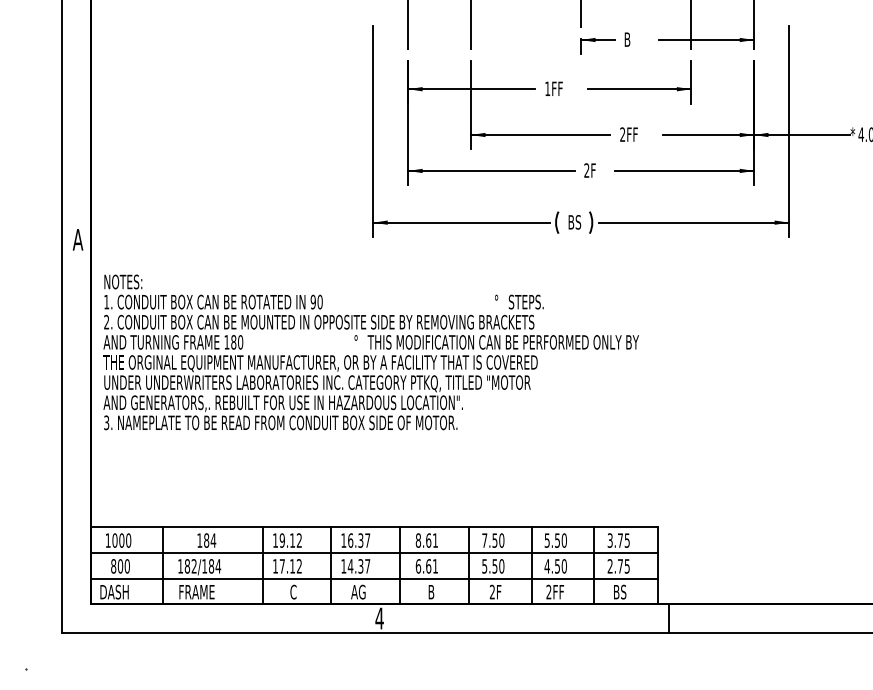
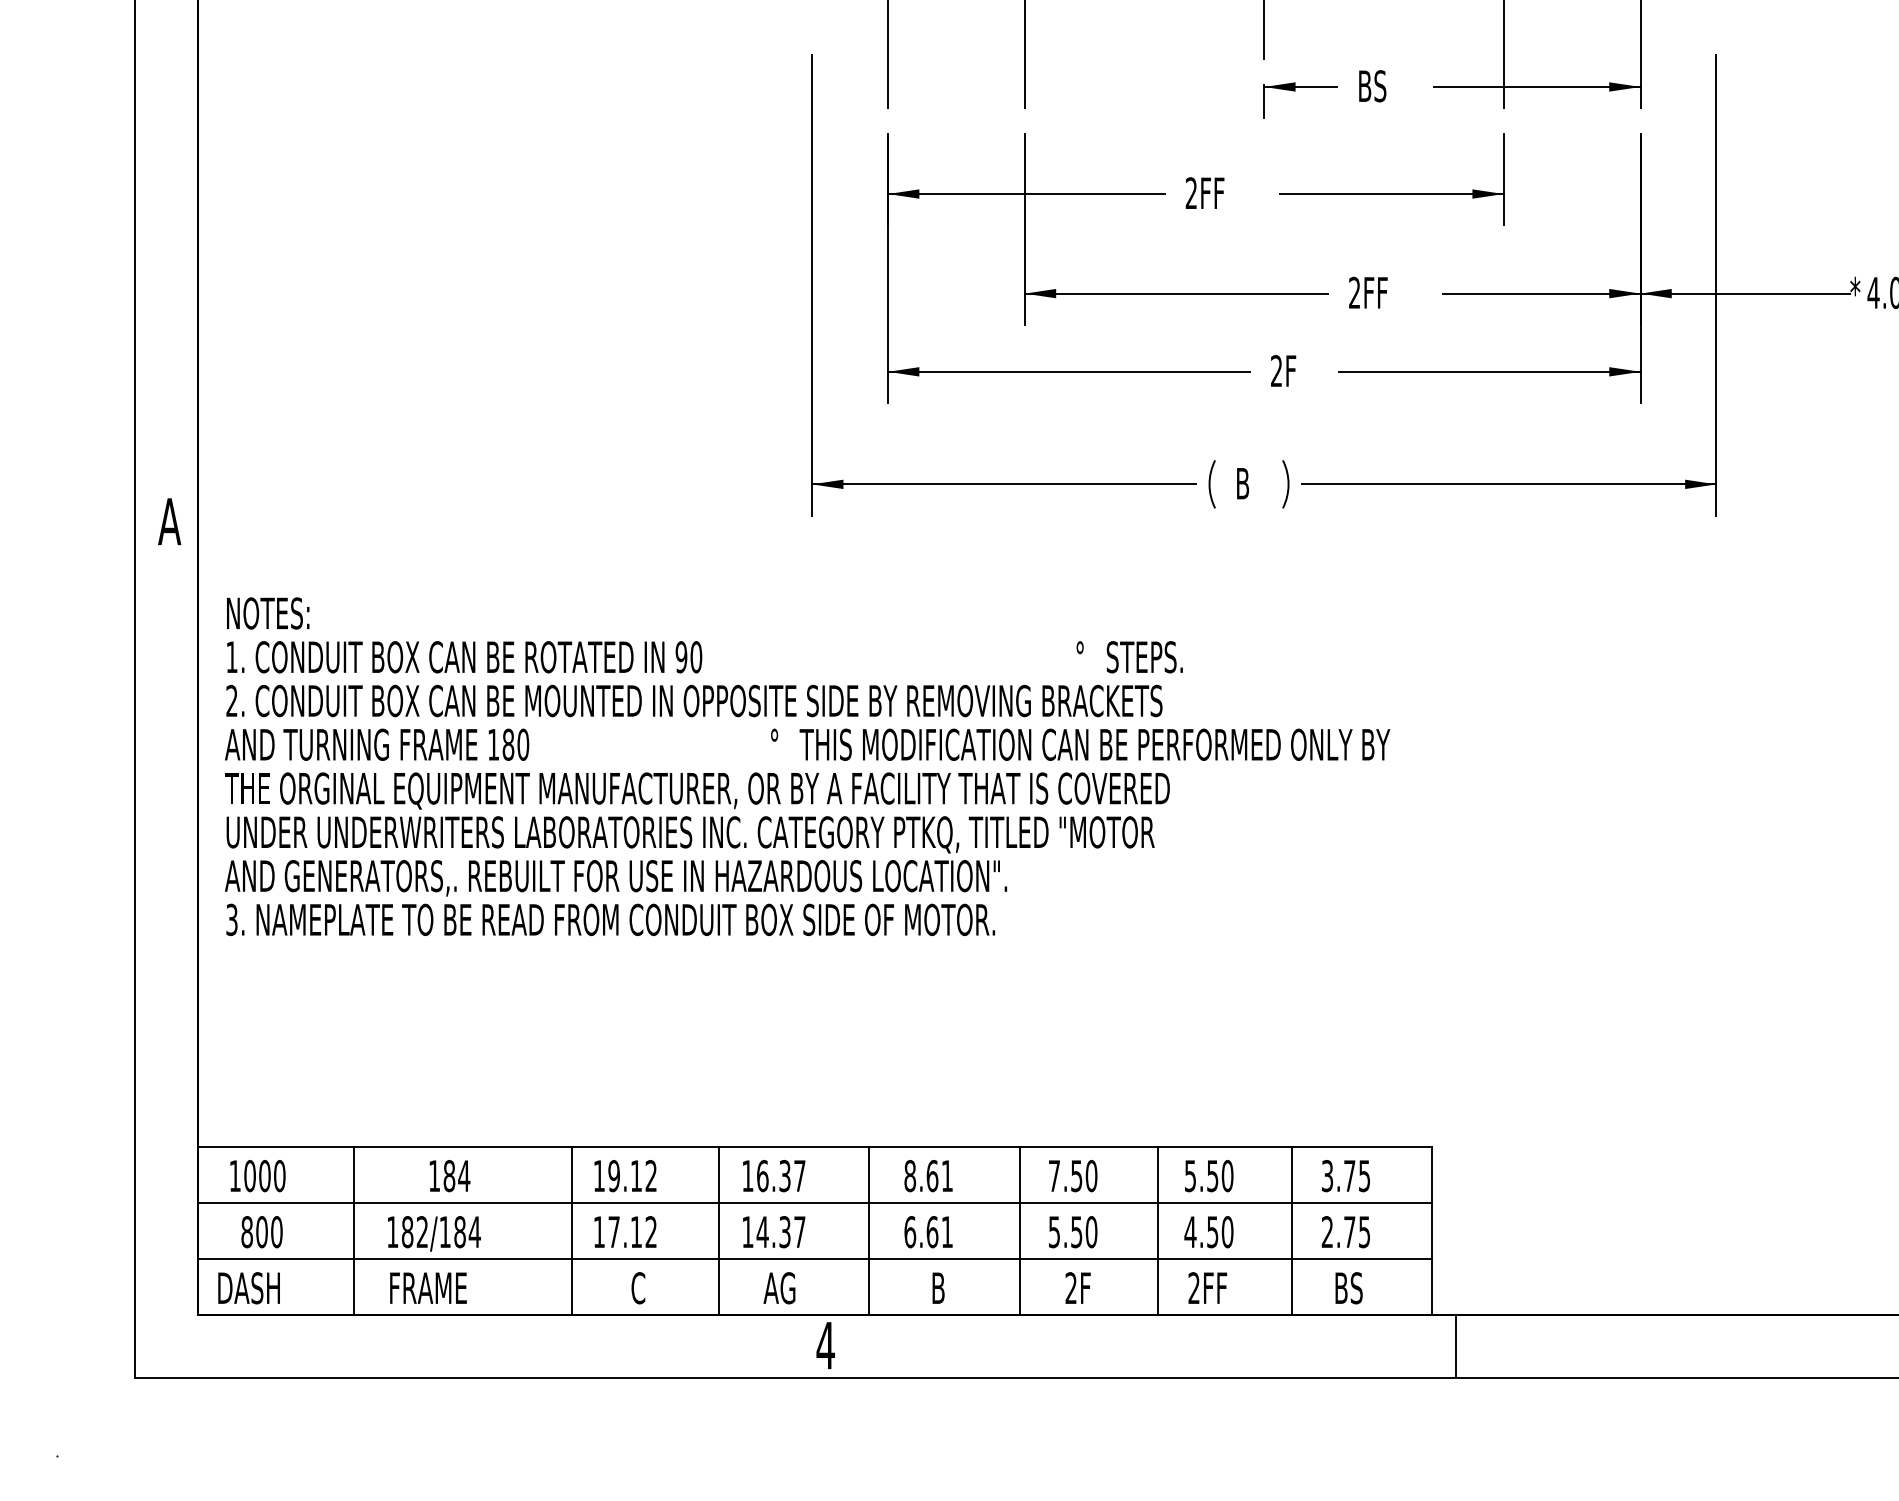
text: (634, 39) -> (1380, 85), B -> BS
text: (547, 88) -> (1190, 192), 1FF -> 2FF
text: (578, 222) -> (1258, 483), BS -> B

